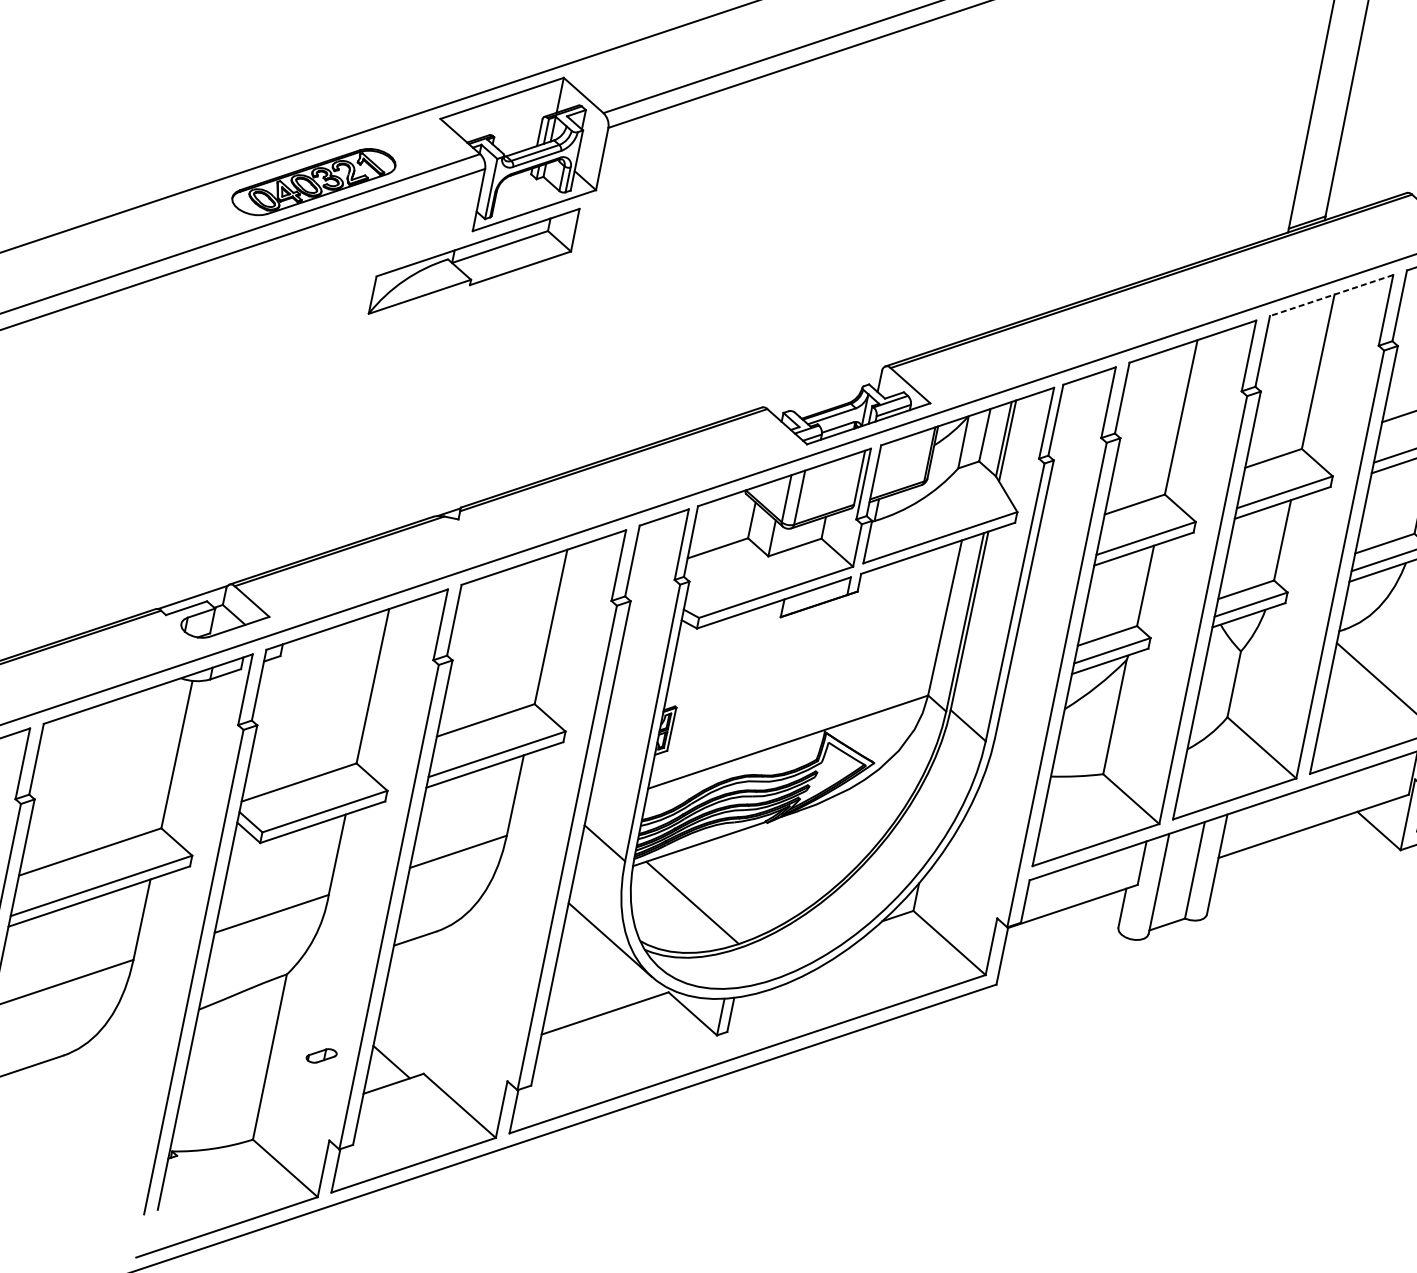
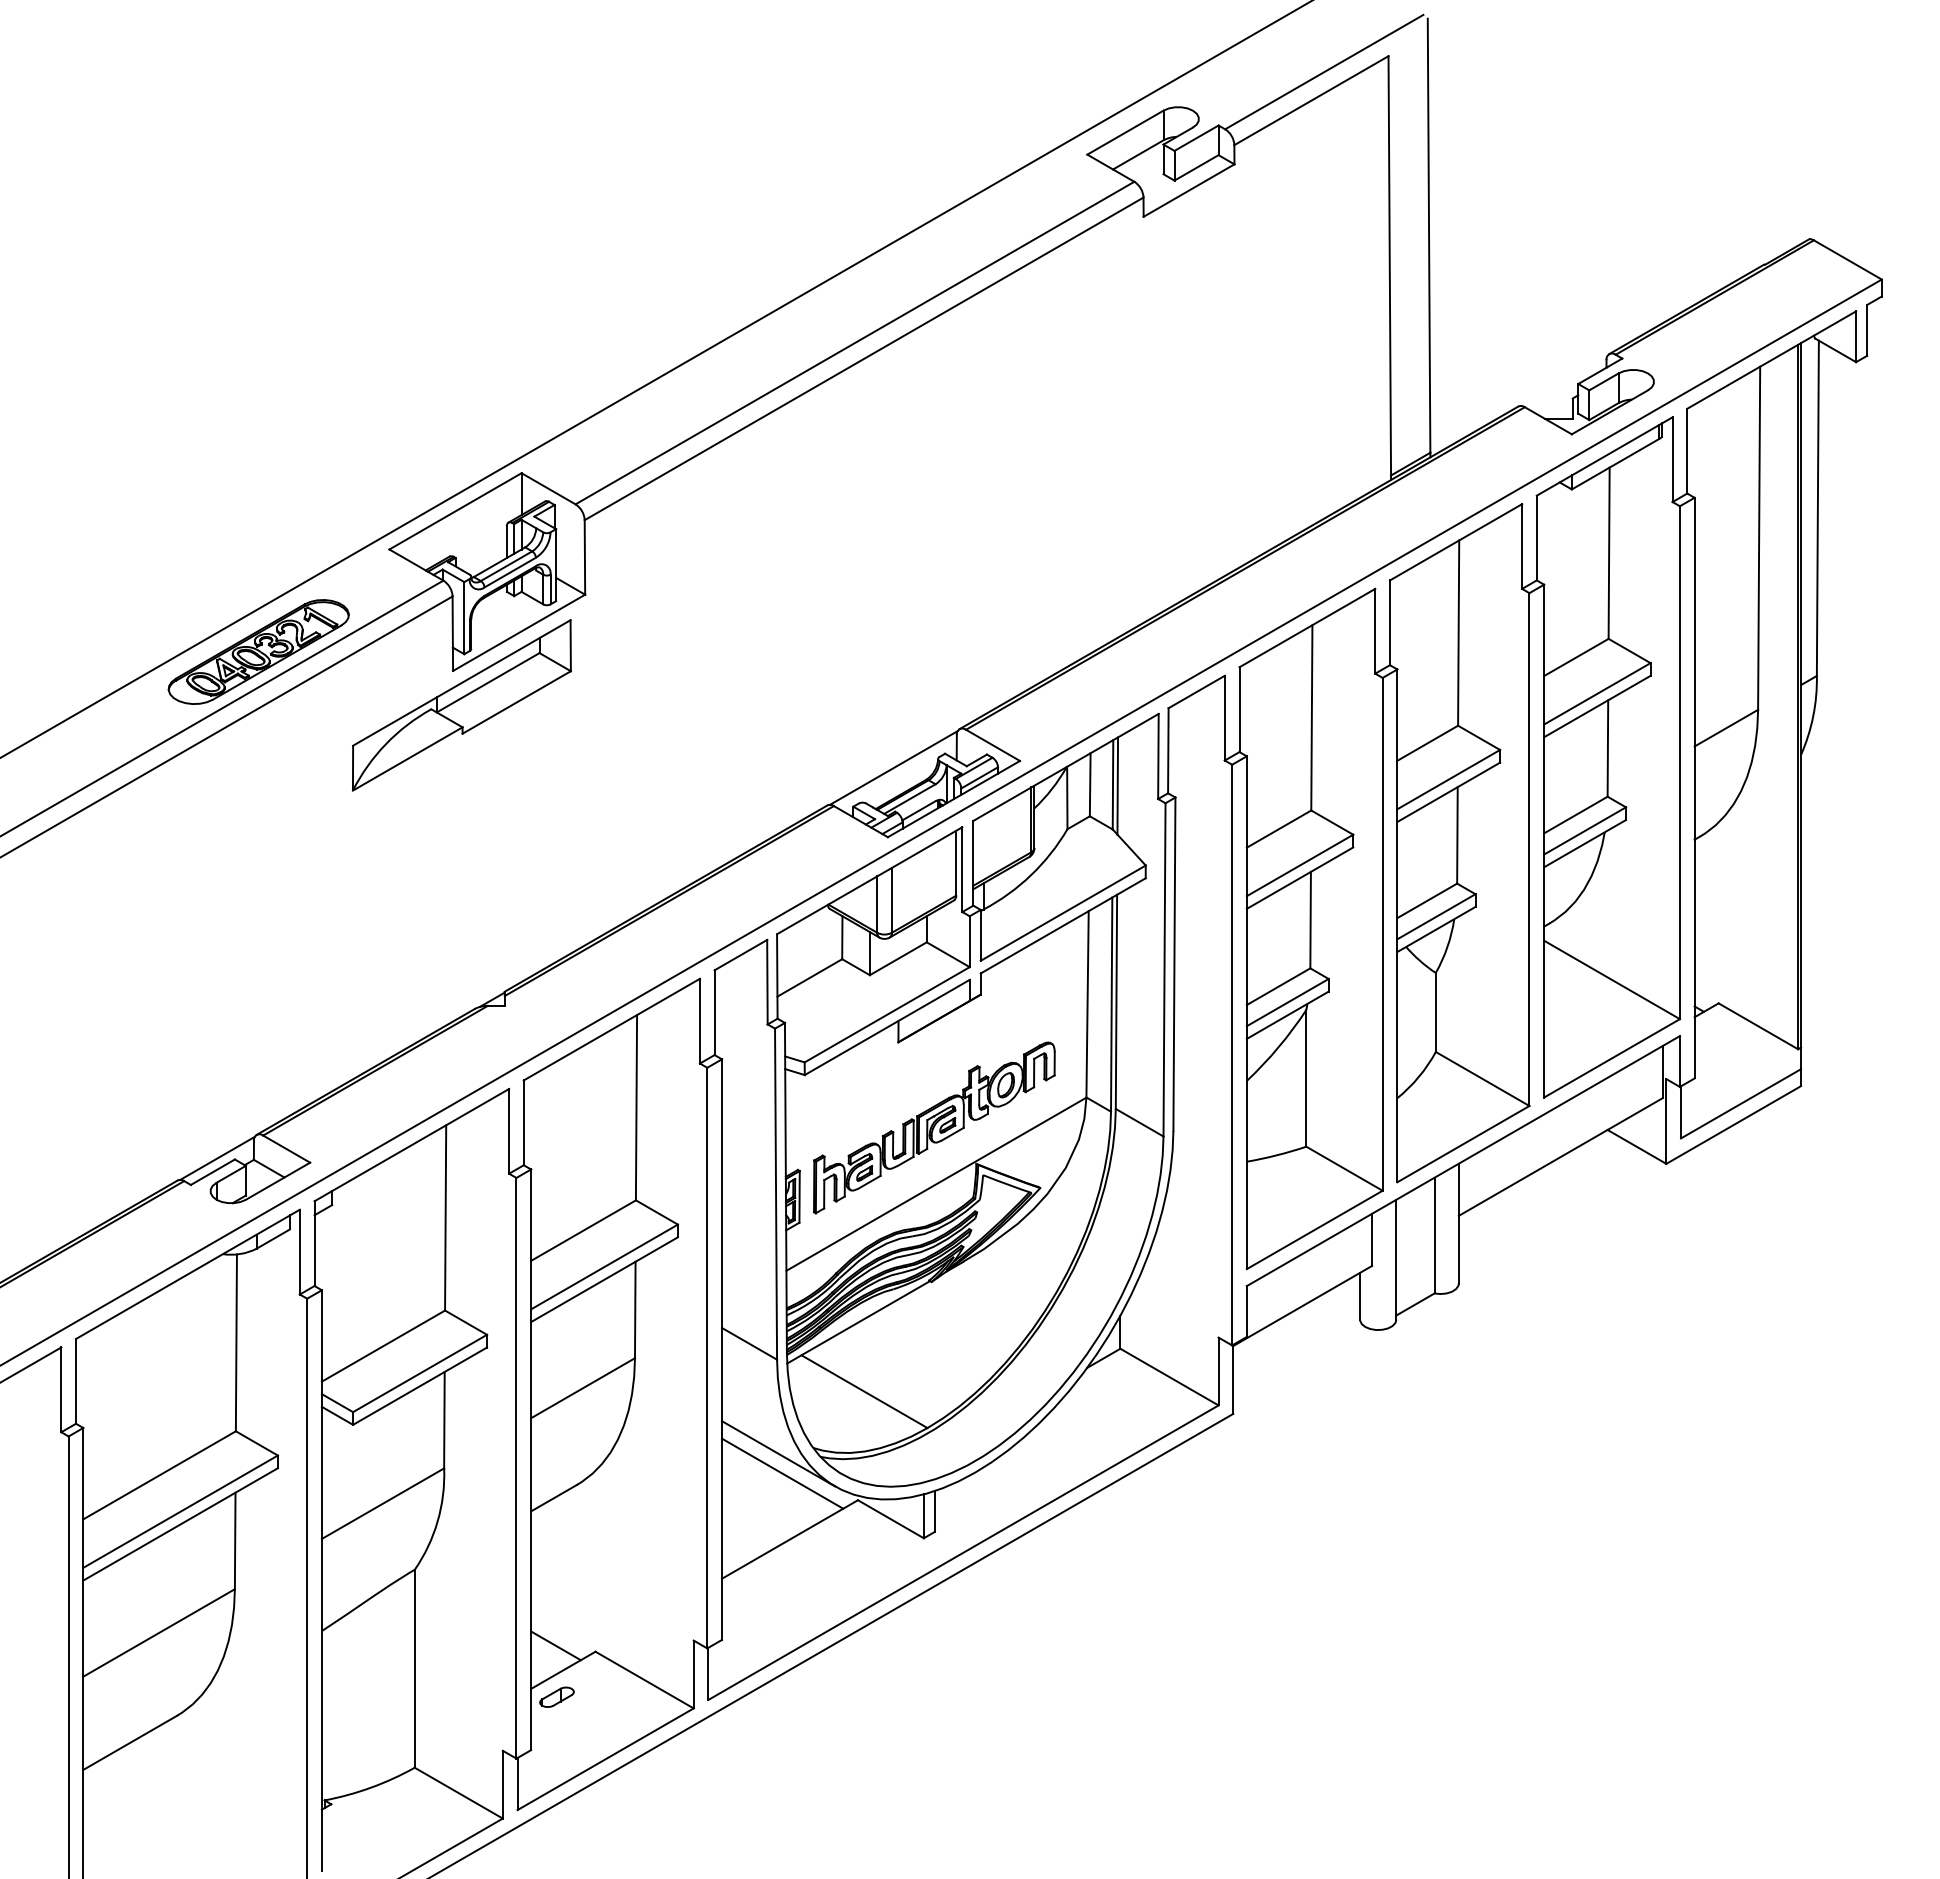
line: (1331, 295) -> (1455, 542), dashed -> solid
line: (823, 387) -> (893, 767), added
part: (796, 694) -> (934, 1127), added
line: (610, 957) -> (782, 1473), added
part: (321, 1055) -> (556, 1696), moved

